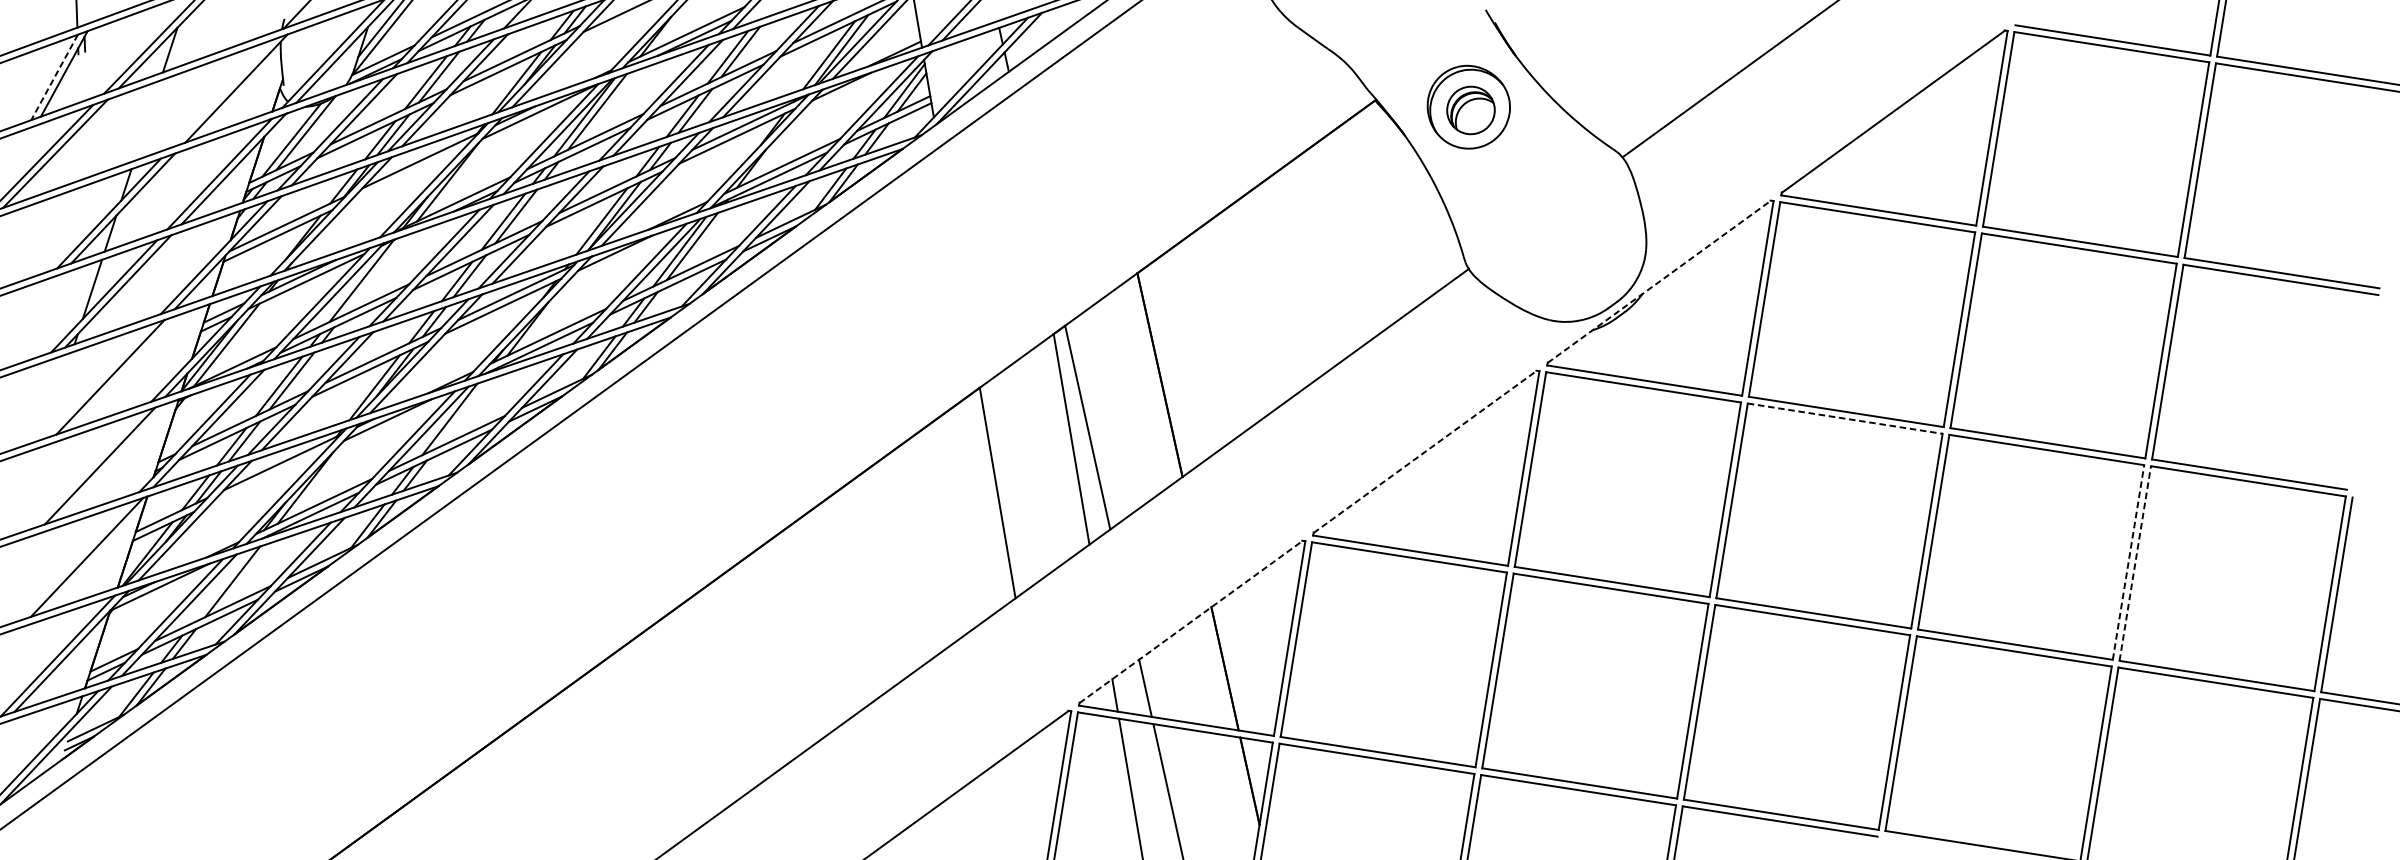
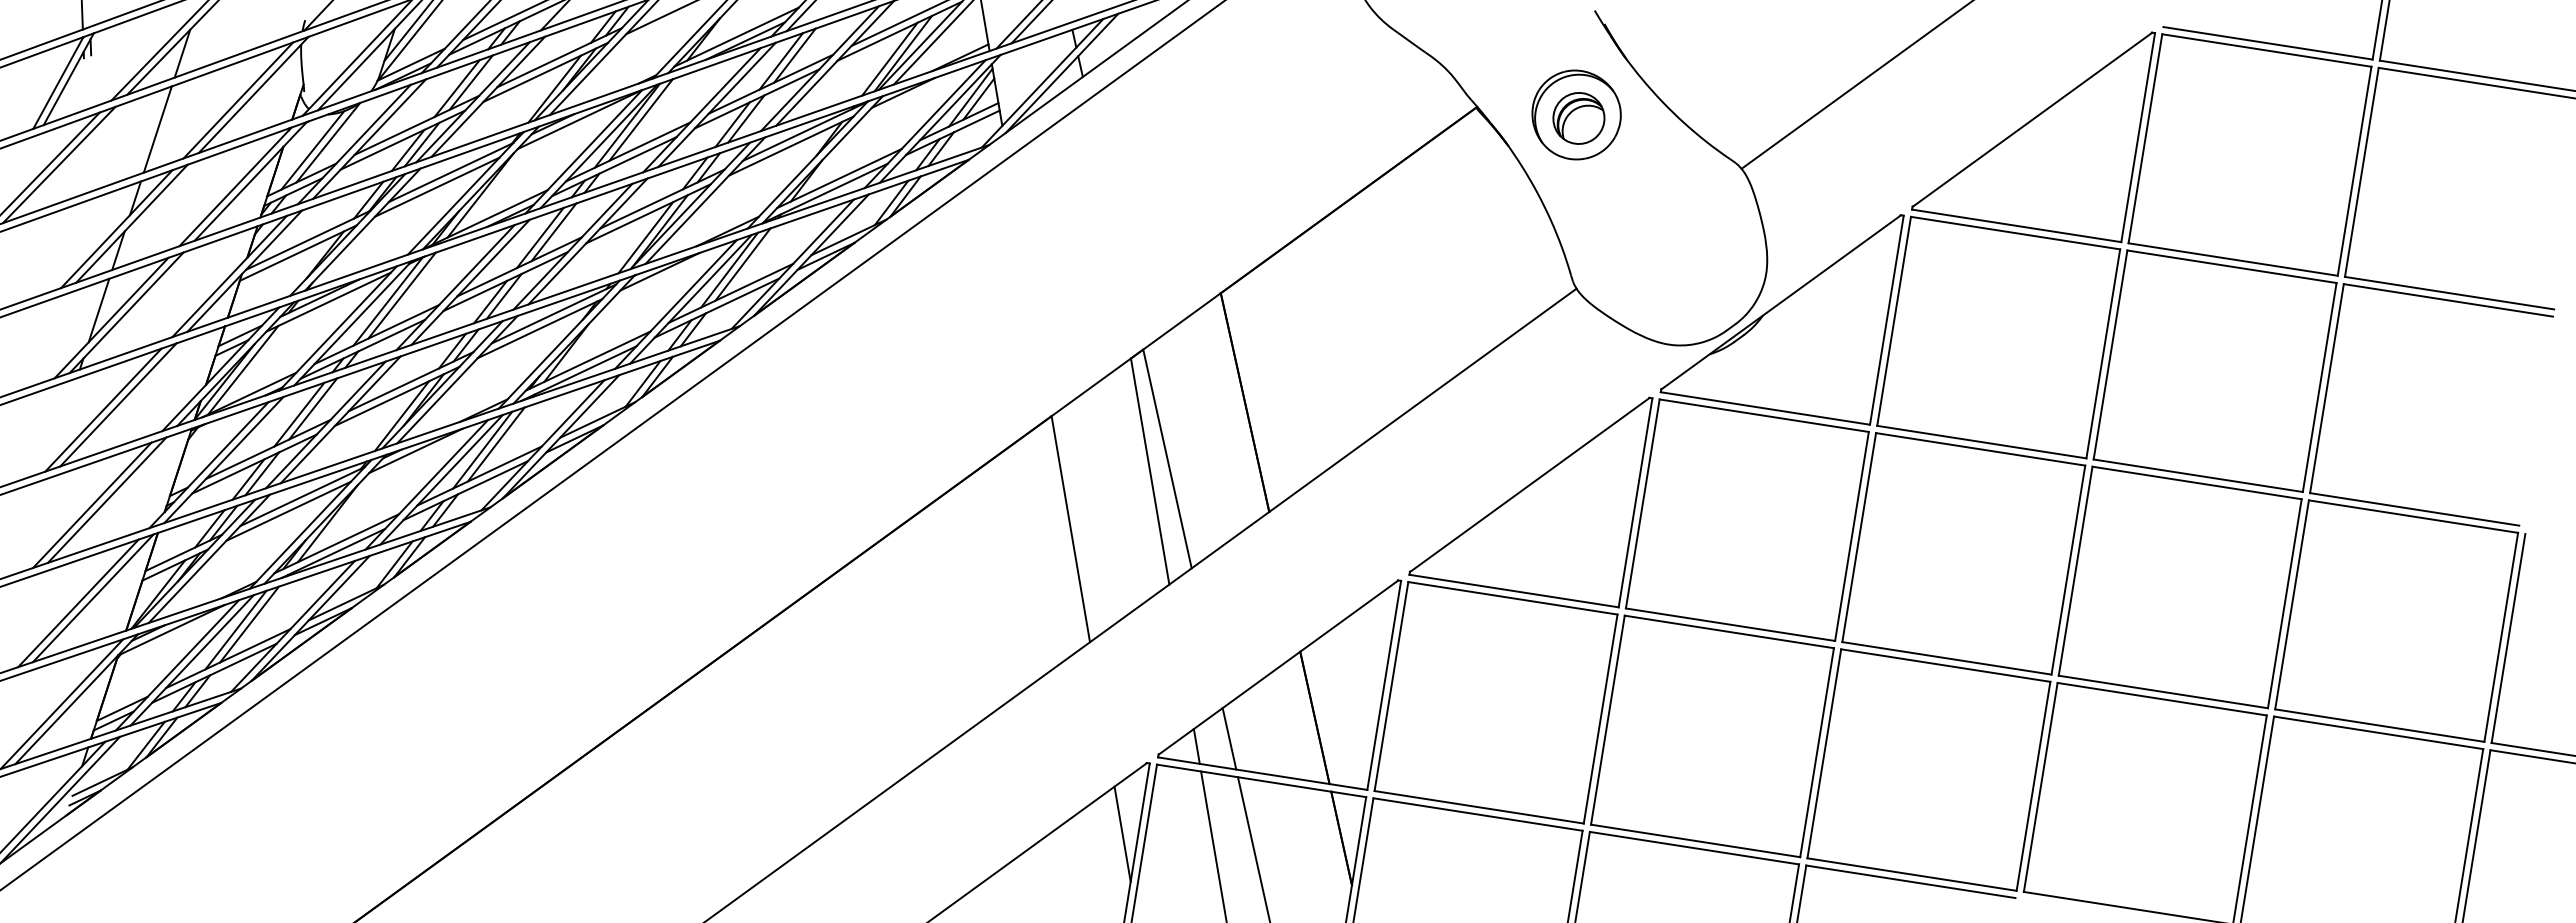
line: (54, 77) -> (58, 83), dashed -> solid
line: (222, 93) -> (238, 100), added
line: (146, 120) -> (157, 129), added
line: (406, 173) -> (436, 186), added
line: (374, 275) -> (401, 295), added
line: (1659, 281) -> (1781, 302), dashed -> solid
line: (96, 381) -> (103, 409), added
line: (461, 414) -> (495, 444), added
line: (1845, 418) -> (1980, 449), dashed -> solid
line: (1425, 451) -> (1530, 484), dashed -> solid
line: (86, 470) -> (92, 505), added
line: (268, 475) -> (288, 510), added
line: (73, 562) -> (78, 603), added
line: (2128, 562) -> (2284, 603), dashed -> solid
line: (2135, 563) -> (2292, 604), dashed -> solid
line: (219, 586) -> (235, 629), added
line: (1191, 621) -> (1278, 667), dashed -> solid
line: (1045, 776) -> (1122, 833), added

